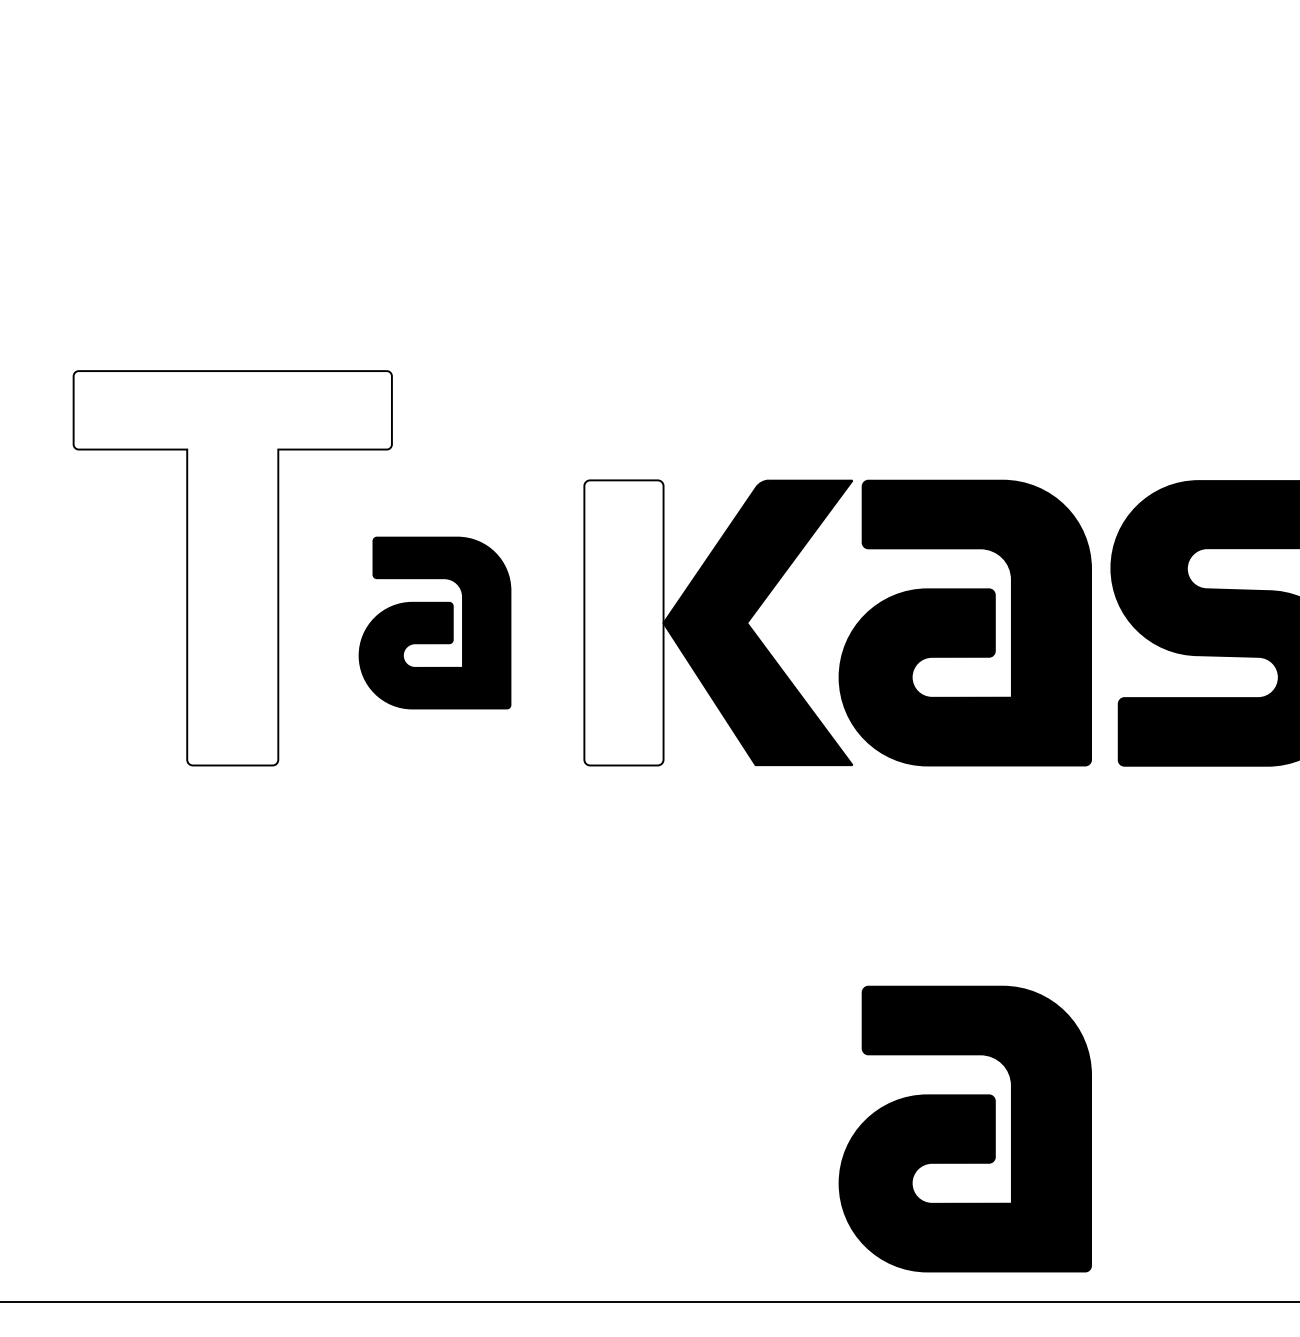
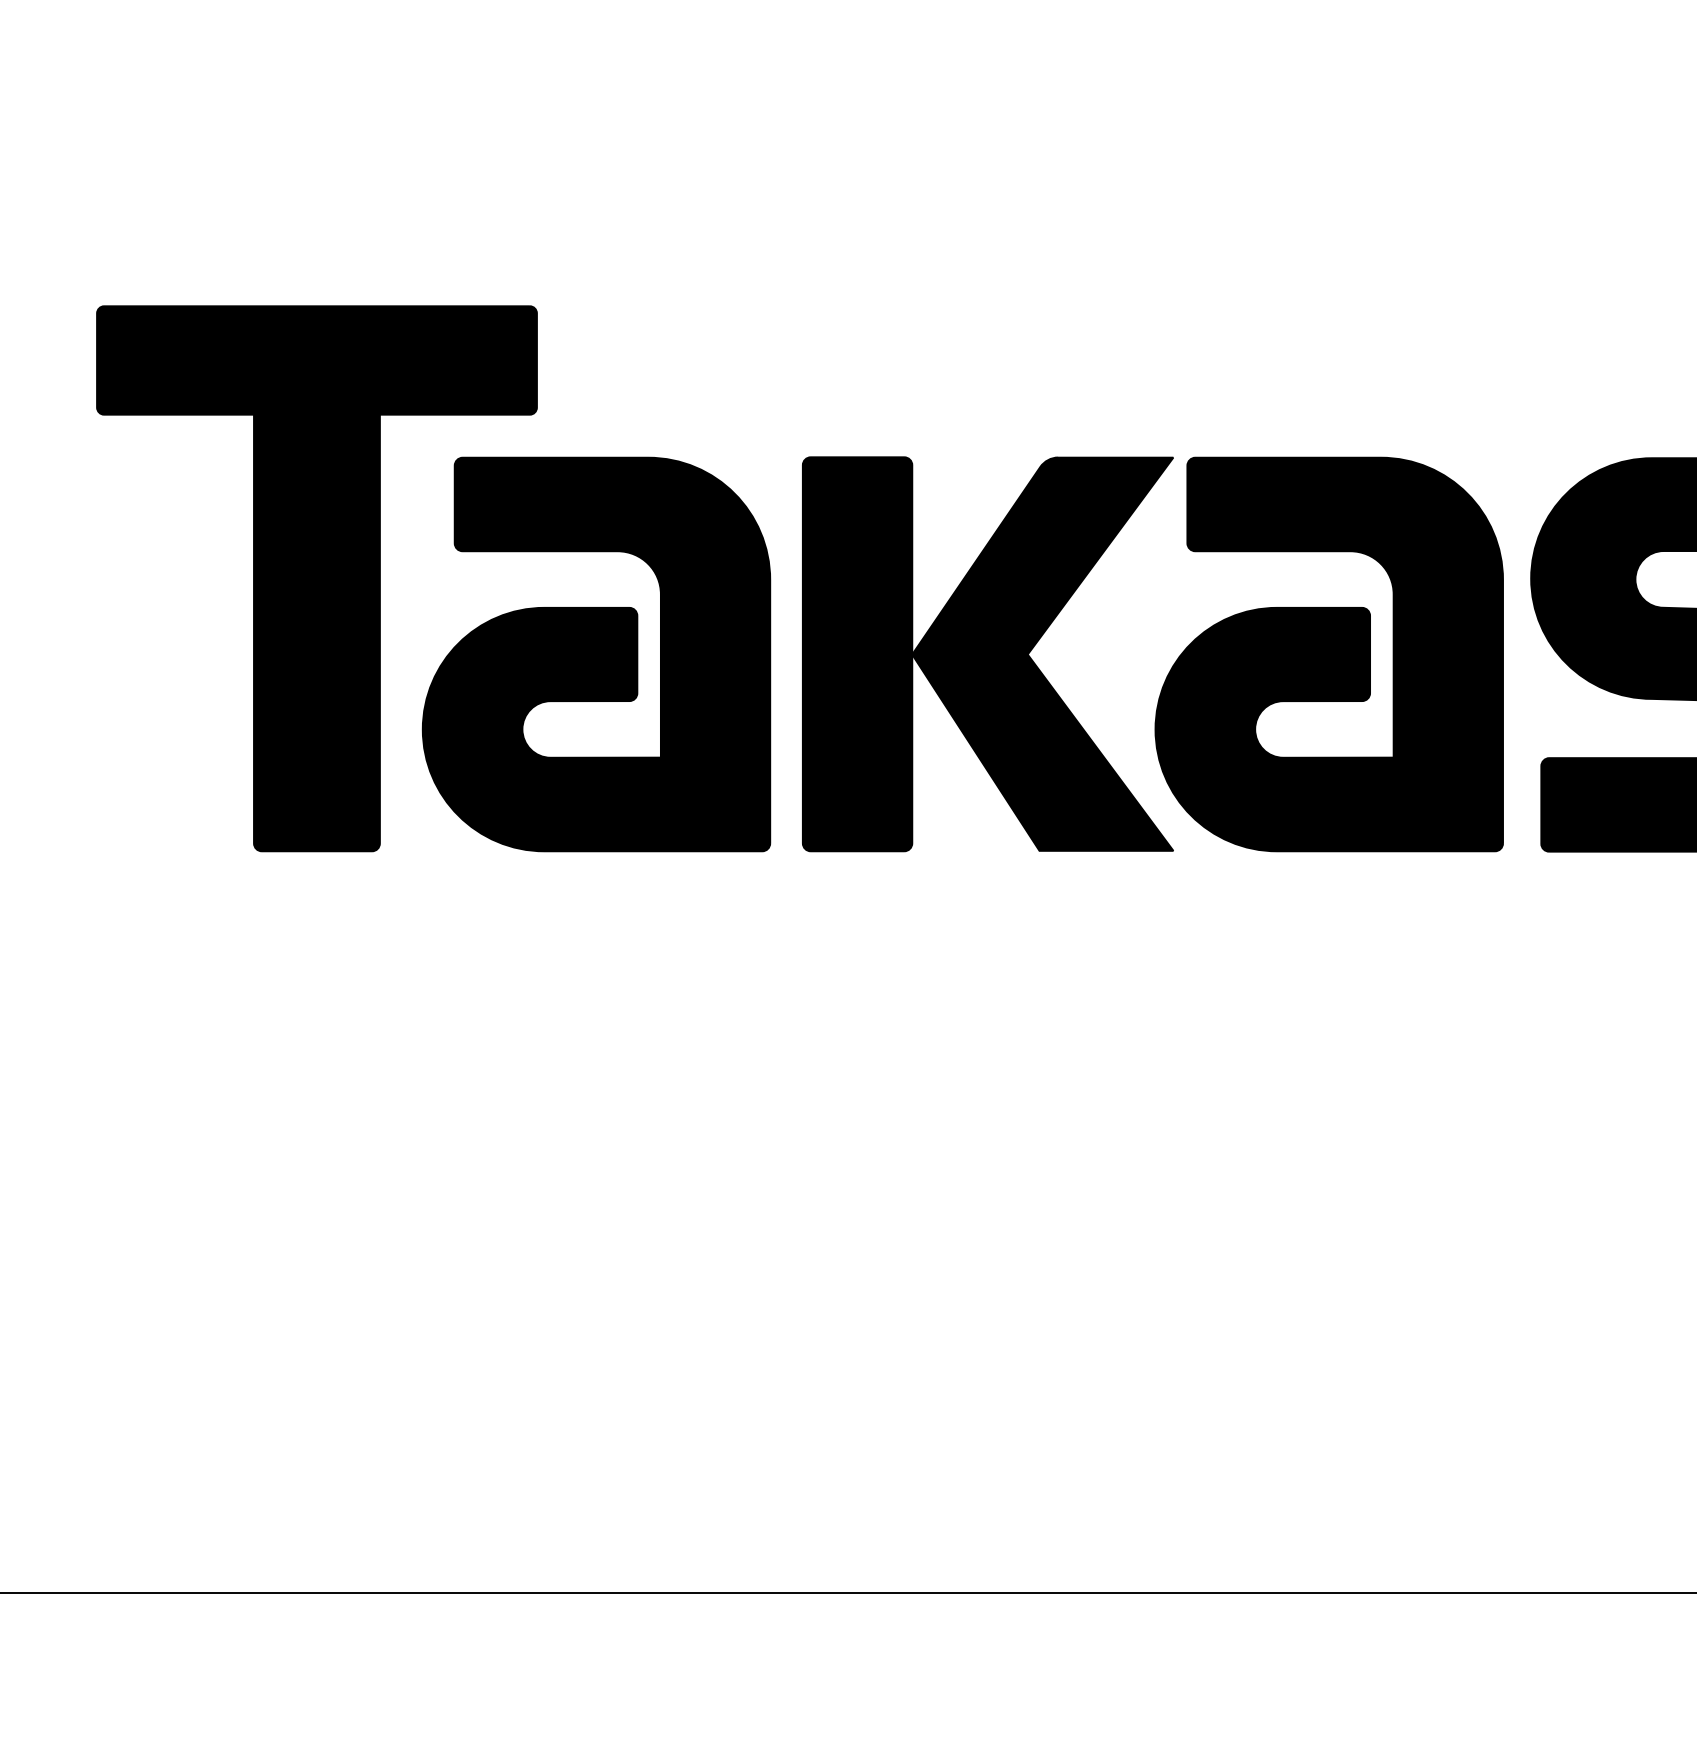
fill: (232, 568) -> (316, 579), added
part: (434, 622) -> (595, 653), size x1.67
fill: (623, 622) -> (856, 653), added
part: (964, 1128) -> (1328, 1352), removed

